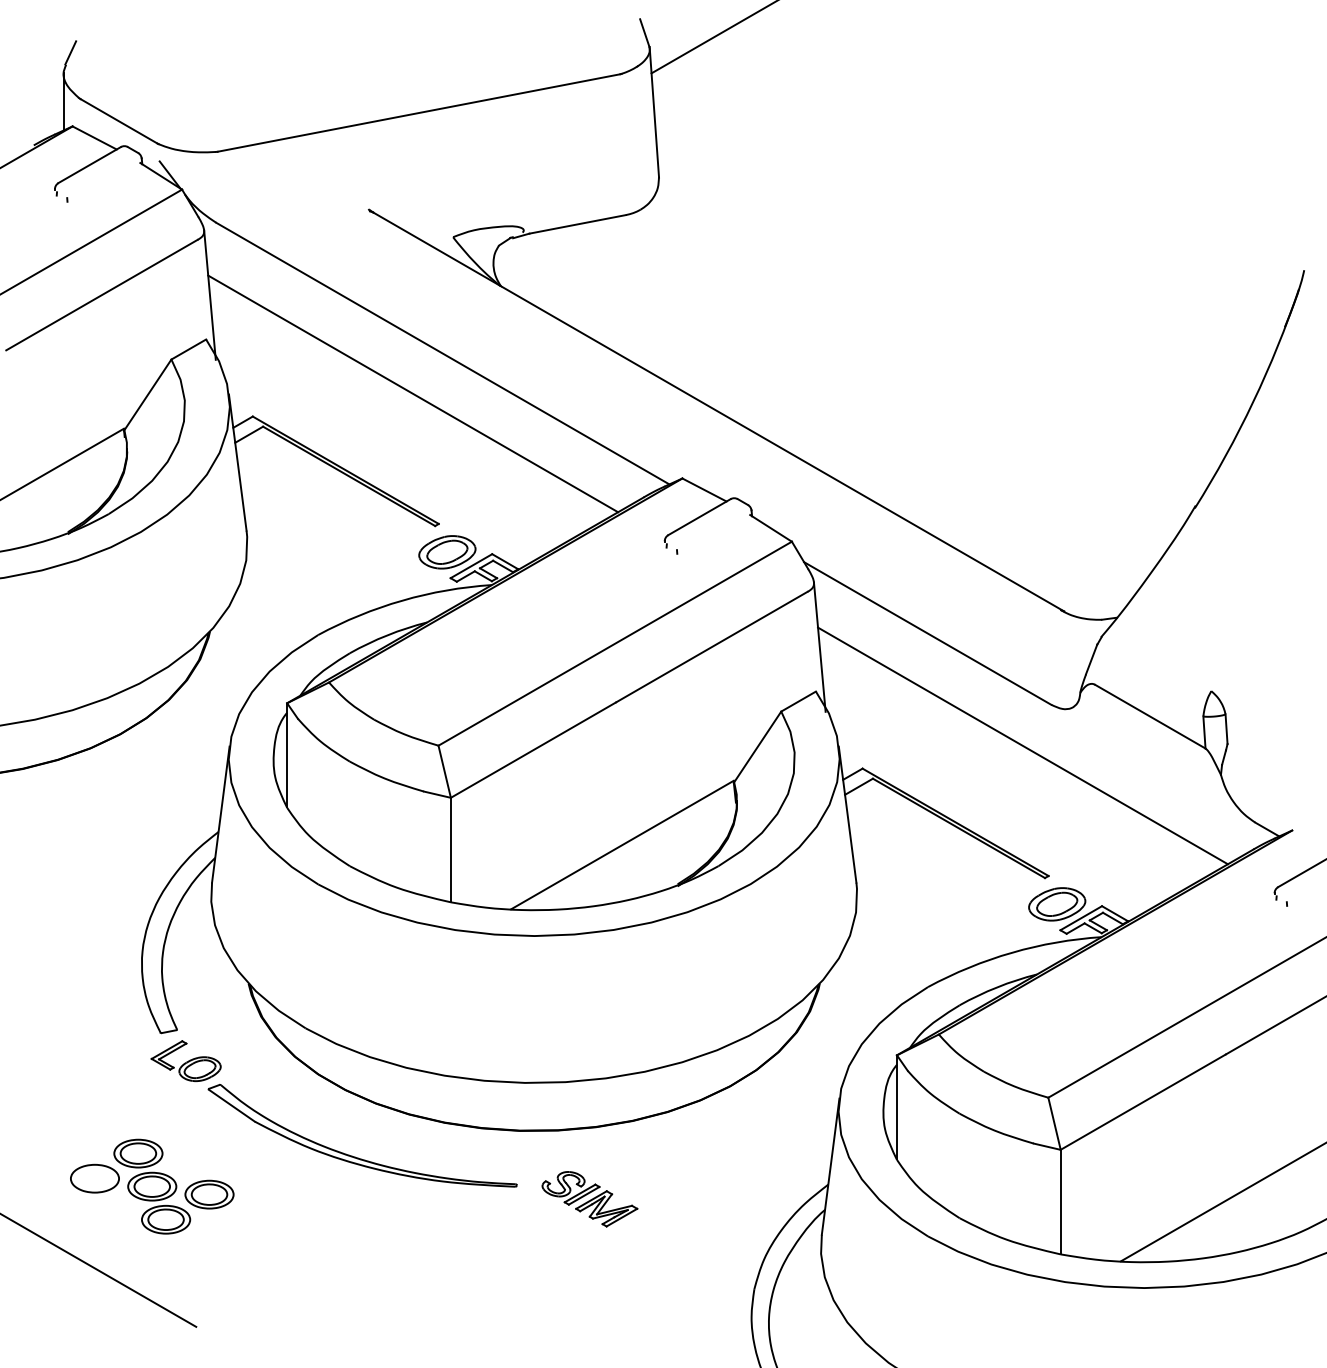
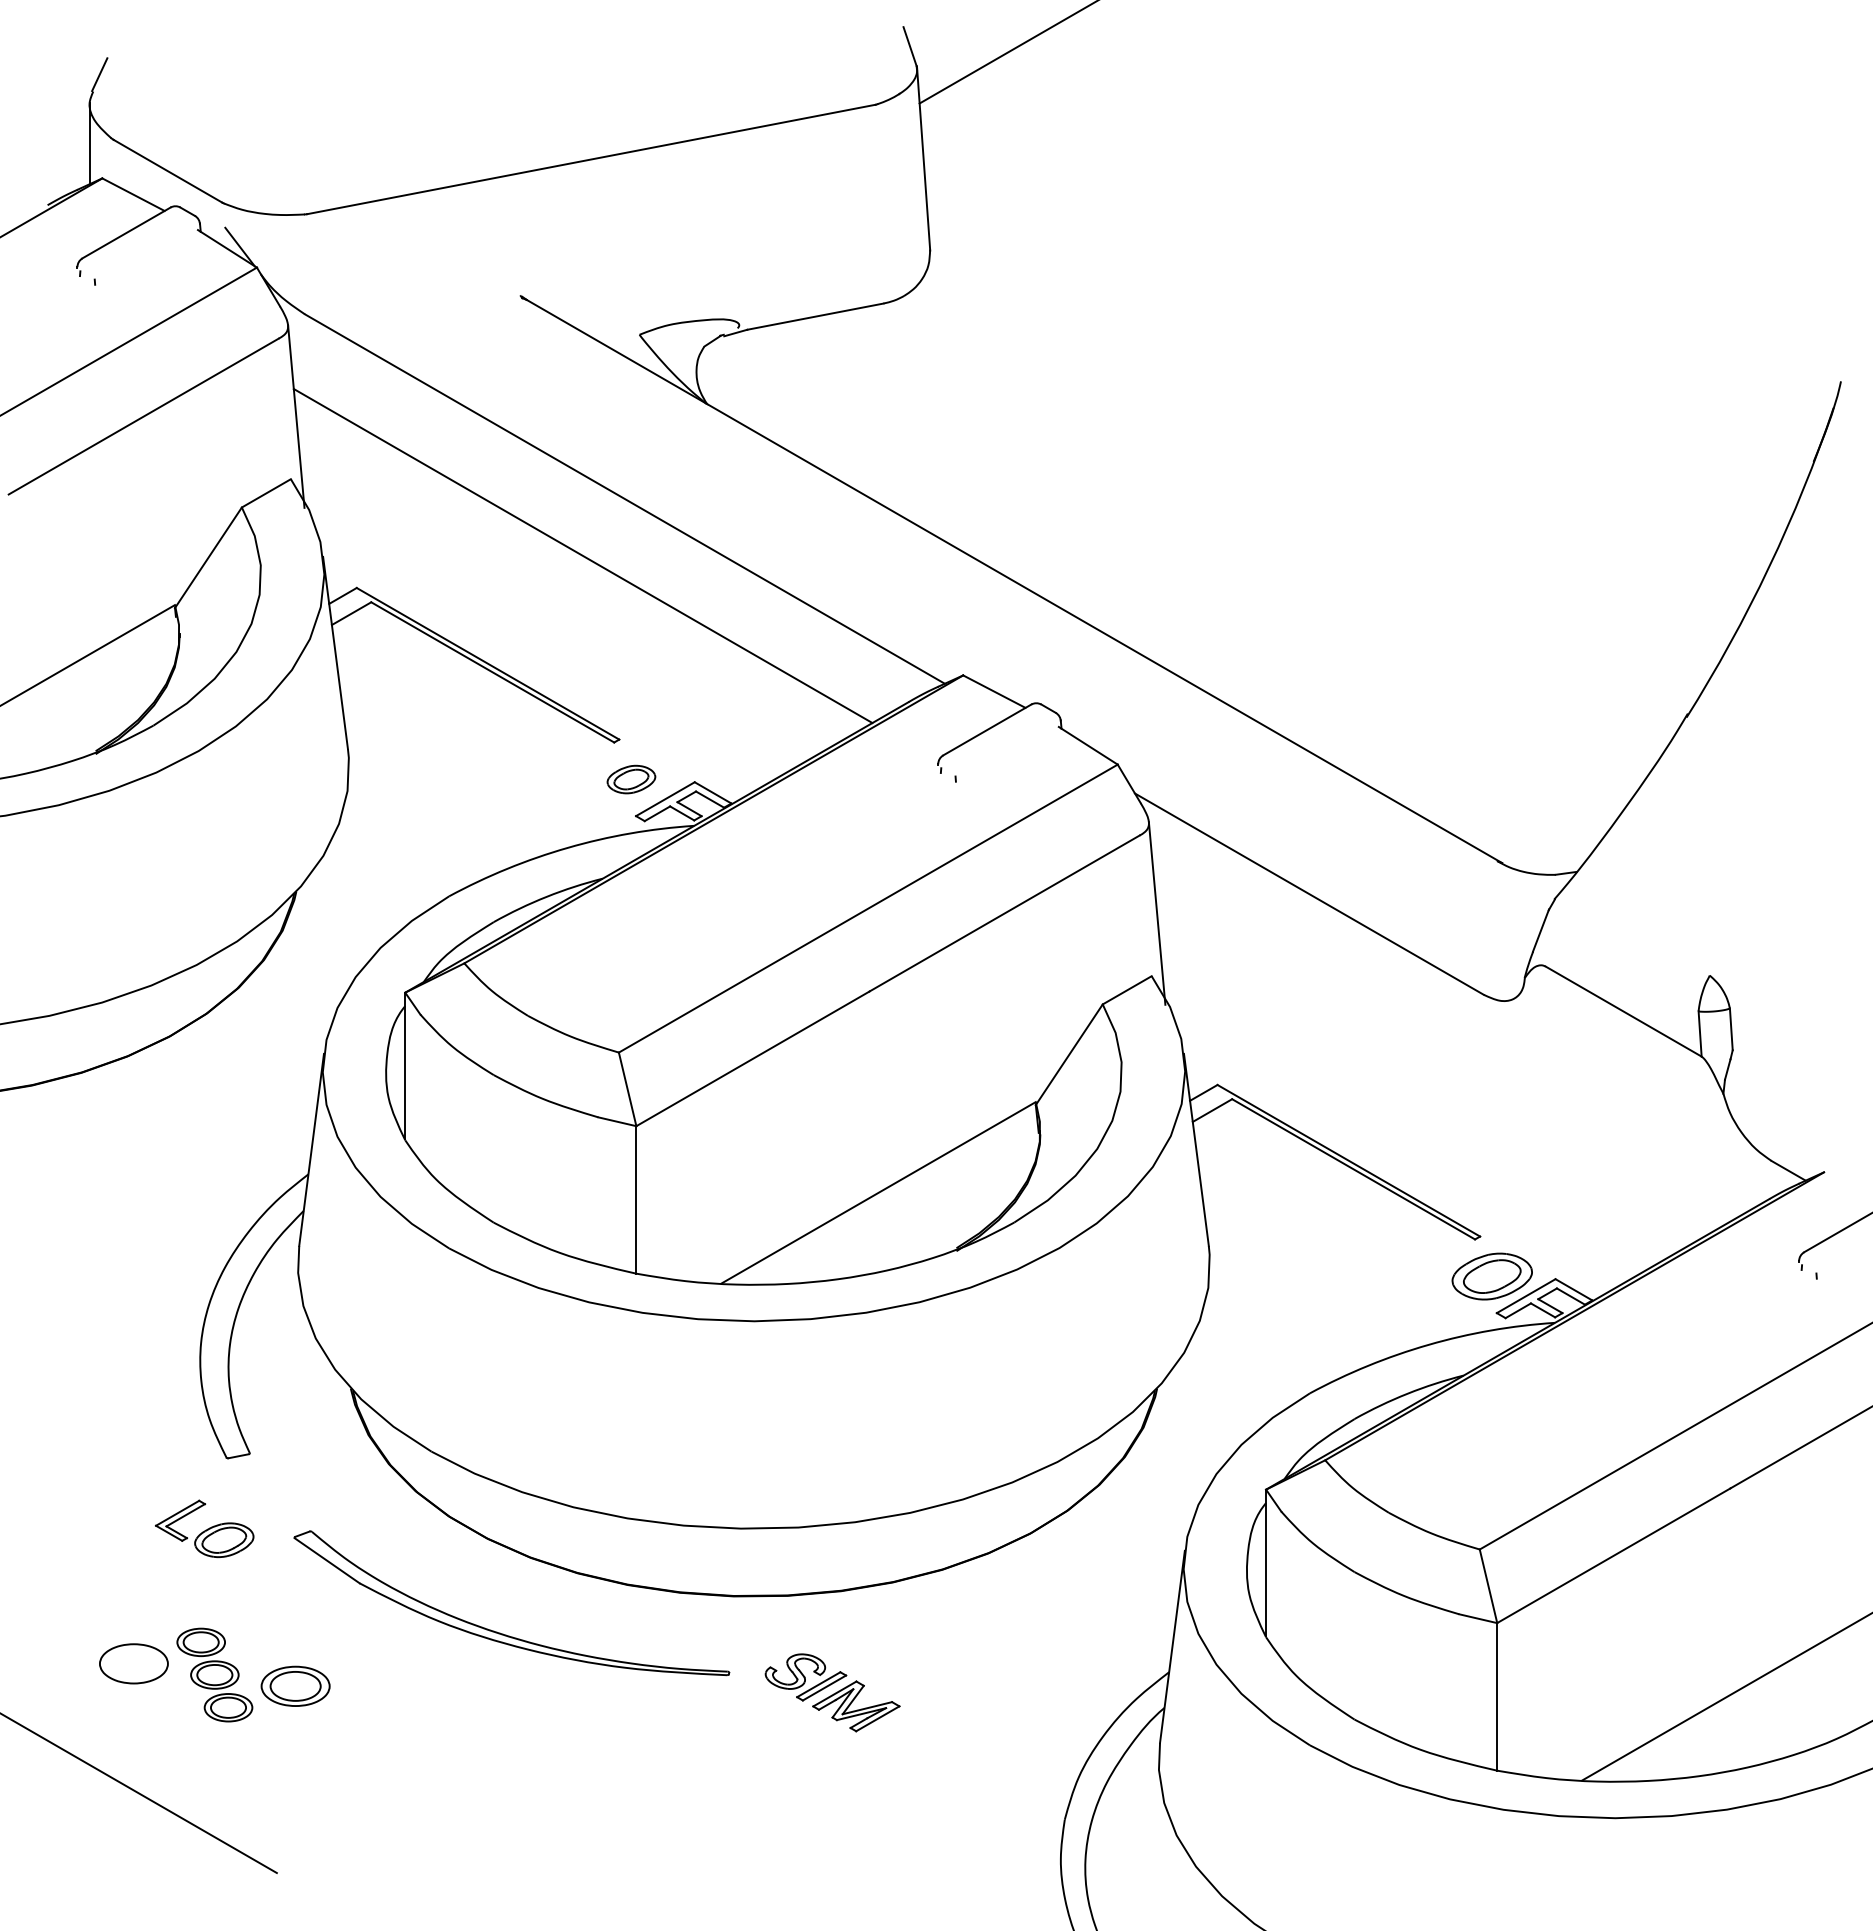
part: (447, 552) -> (631, 779), size x0.6
line: (1022, 745) -> (1443, 1052), removed
part: (186, 1060) -> (204, 1528), moved
part: (152, 1186) -> (214, 1674), size x0.7

